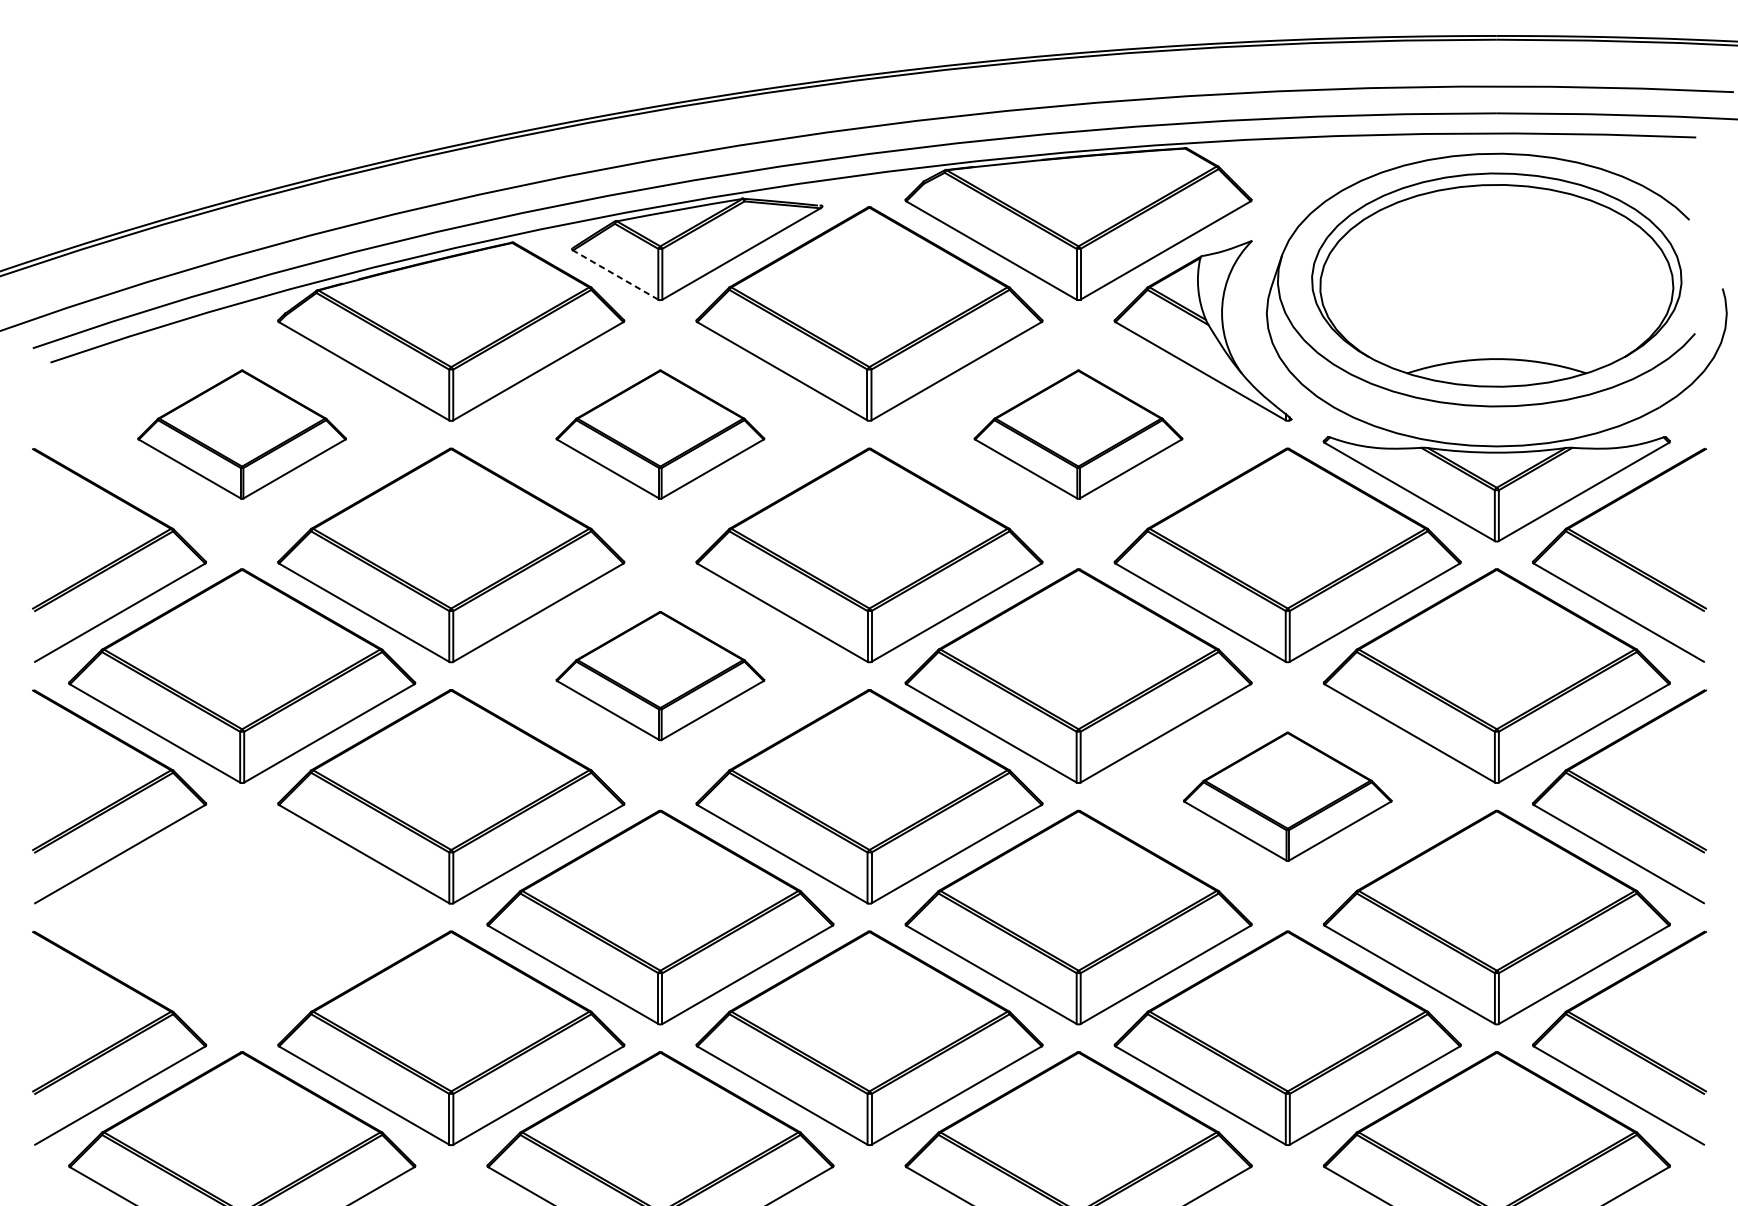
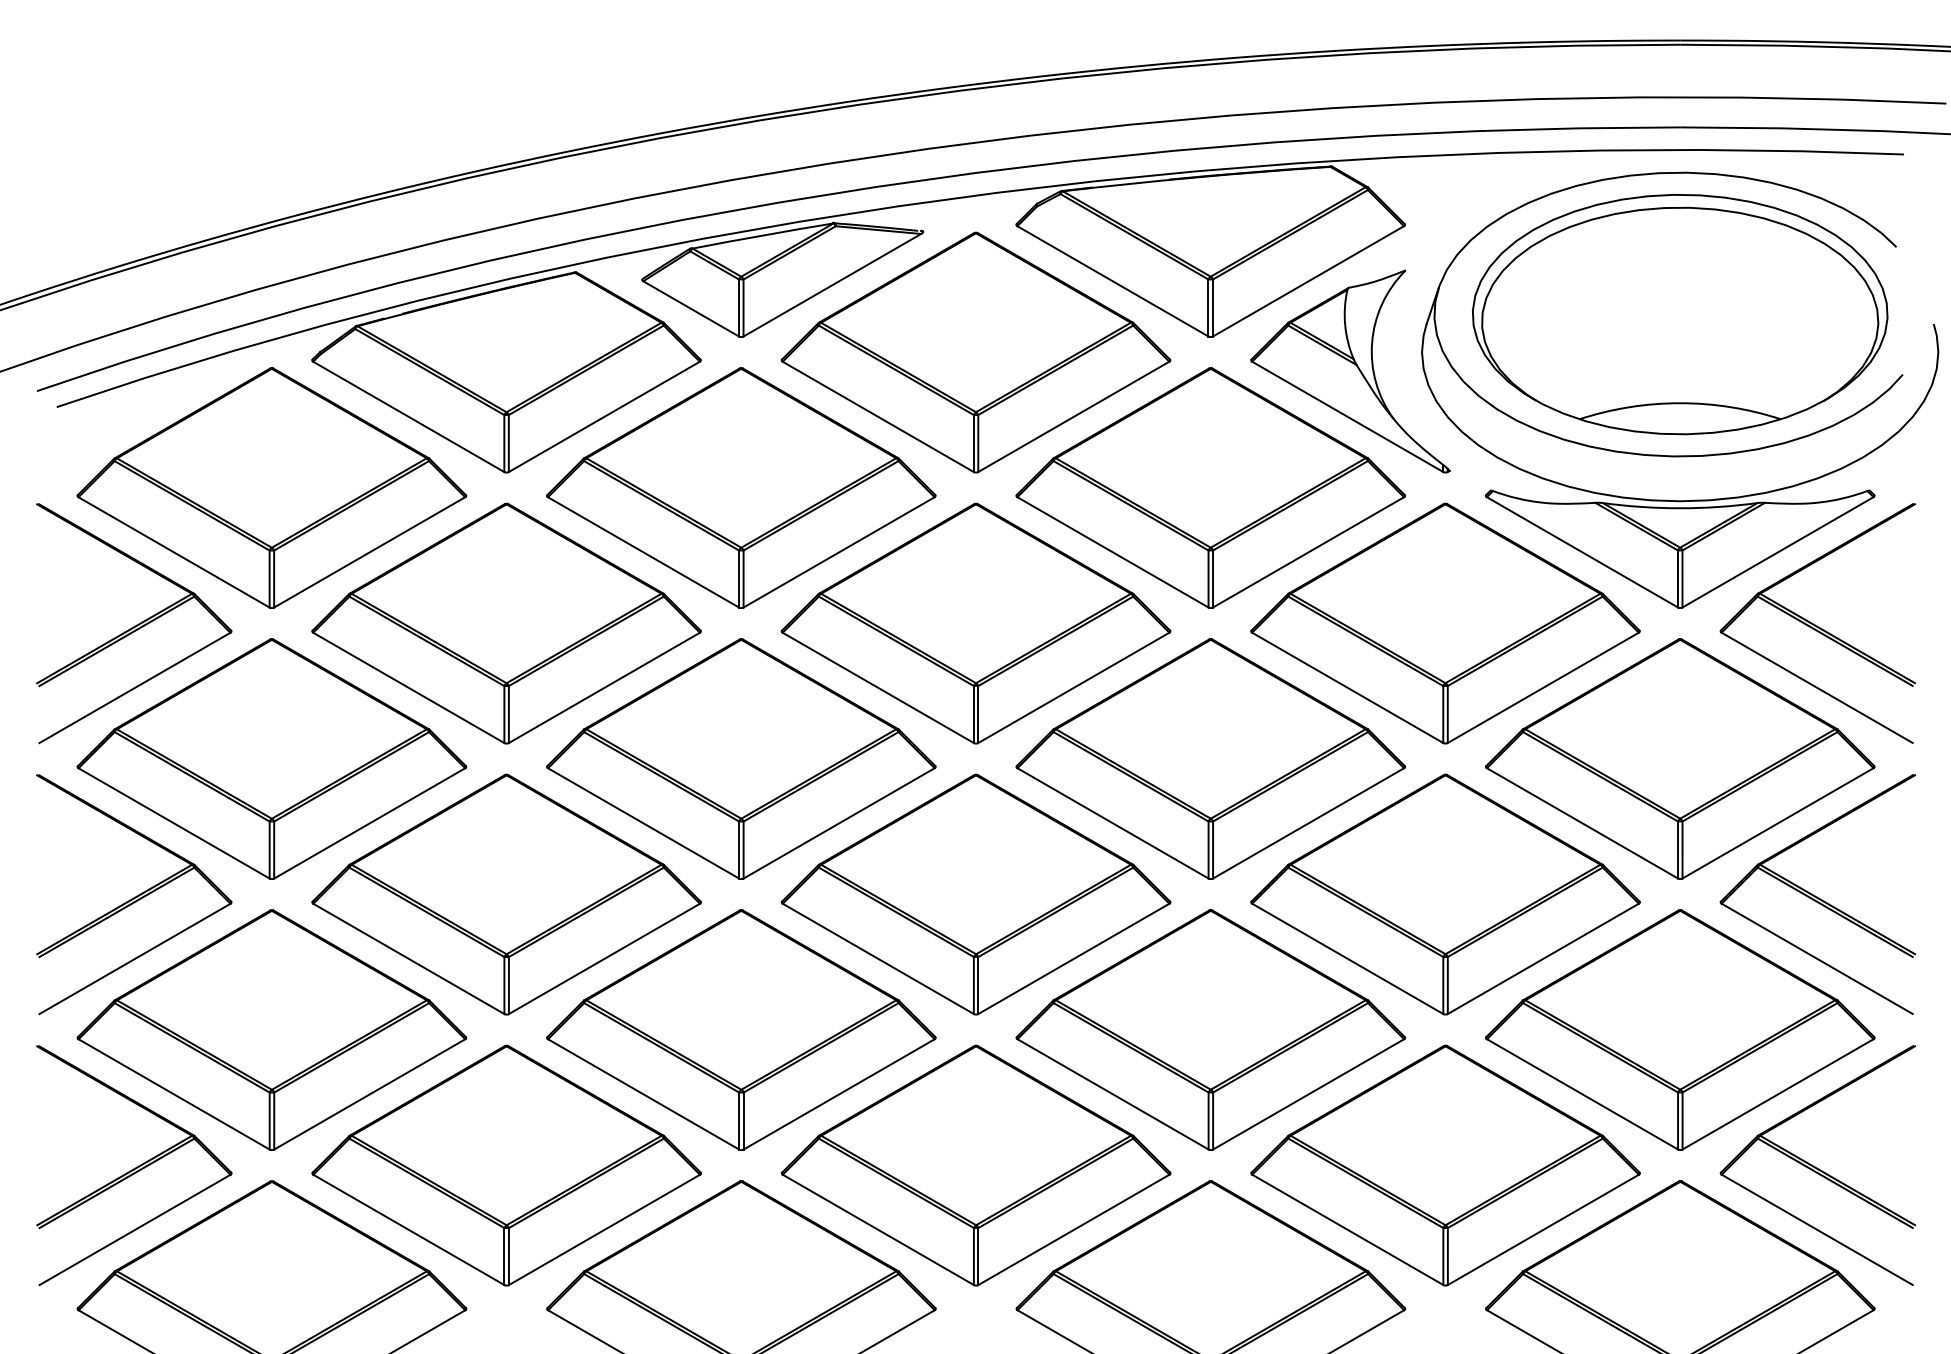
line: (615, 274) -> (690, 308), dashed -> solid
part: (241, 434) -> (271, 487), size x1.67
part: (660, 434) -> (741, 487), size x1.67
part: (1078, 434) -> (1210, 487), size x1.67
part: (660, 675) -> (741, 758), size x1.67
part: (1287, 796) -> (1445, 894), size x1.67
part: (241, 917) -> (271, 1029), added

